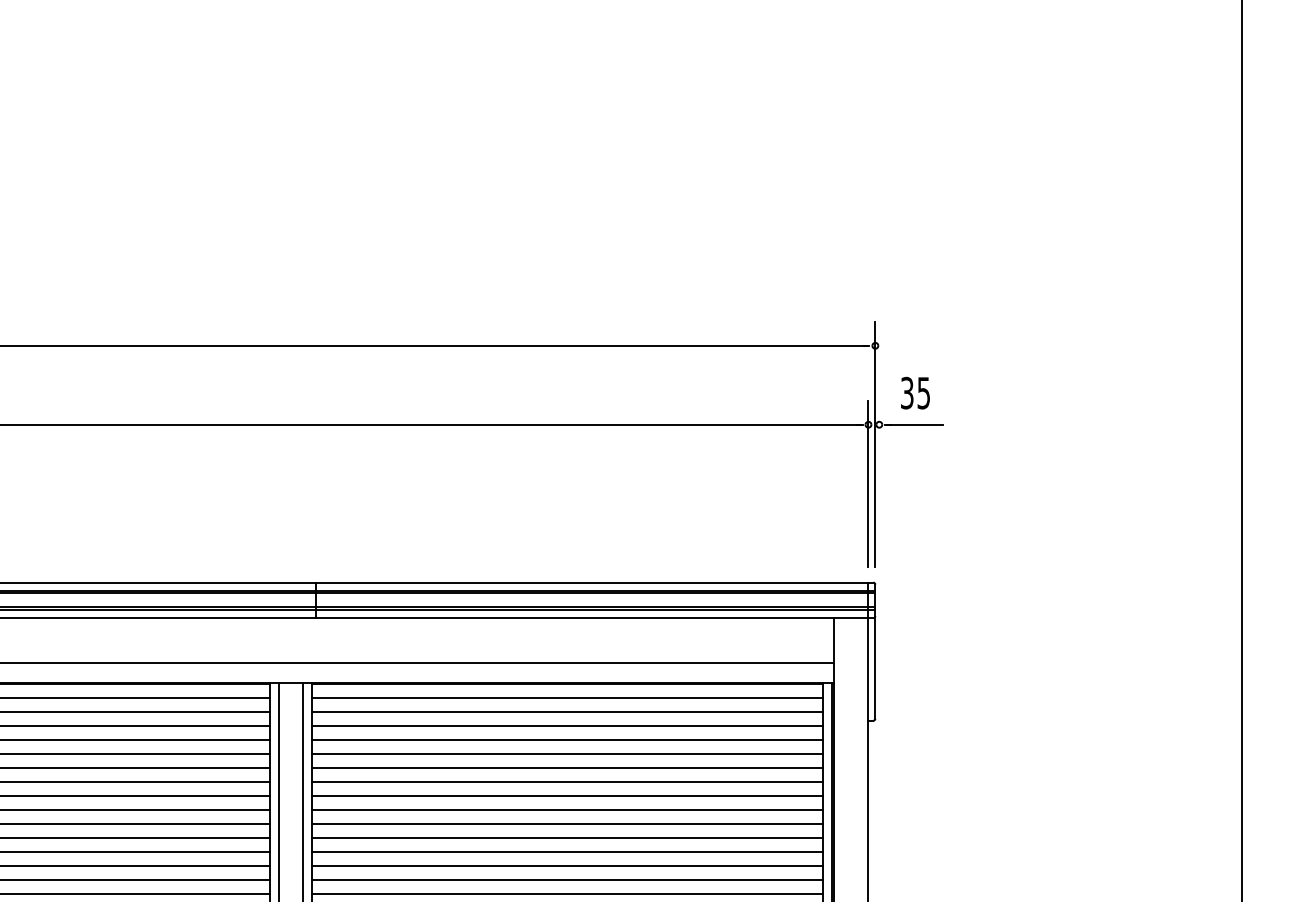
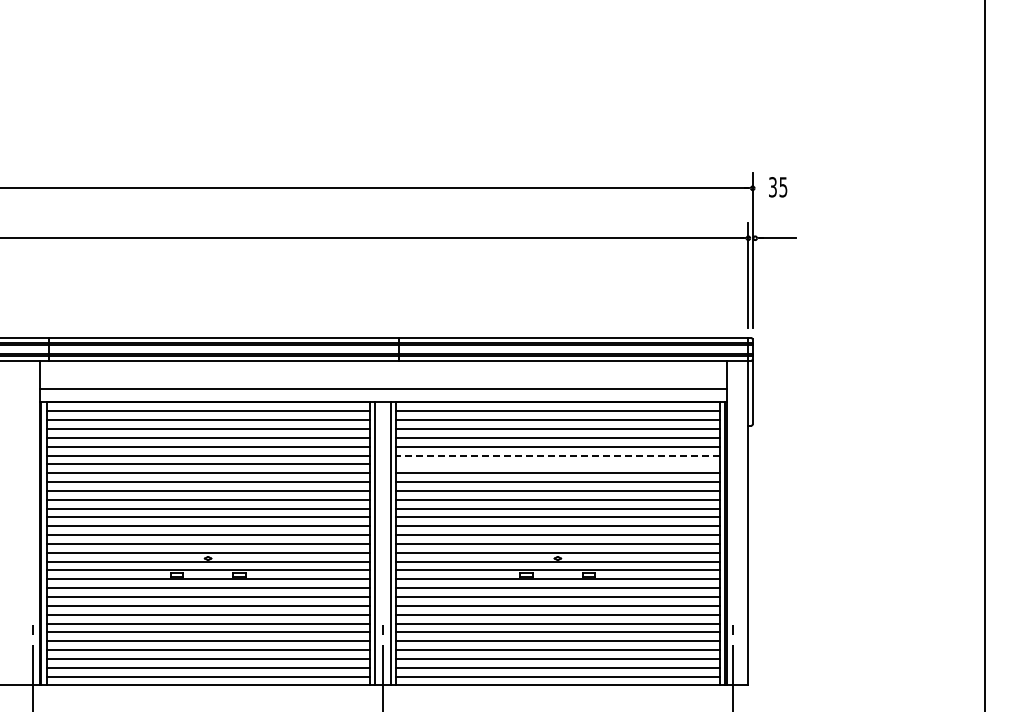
text: (916, 393) -> (778, 187), moved
line: (566, 767) -> (557, 455), solid -> dashed
line: (566, 782) -> (557, 464), removed

